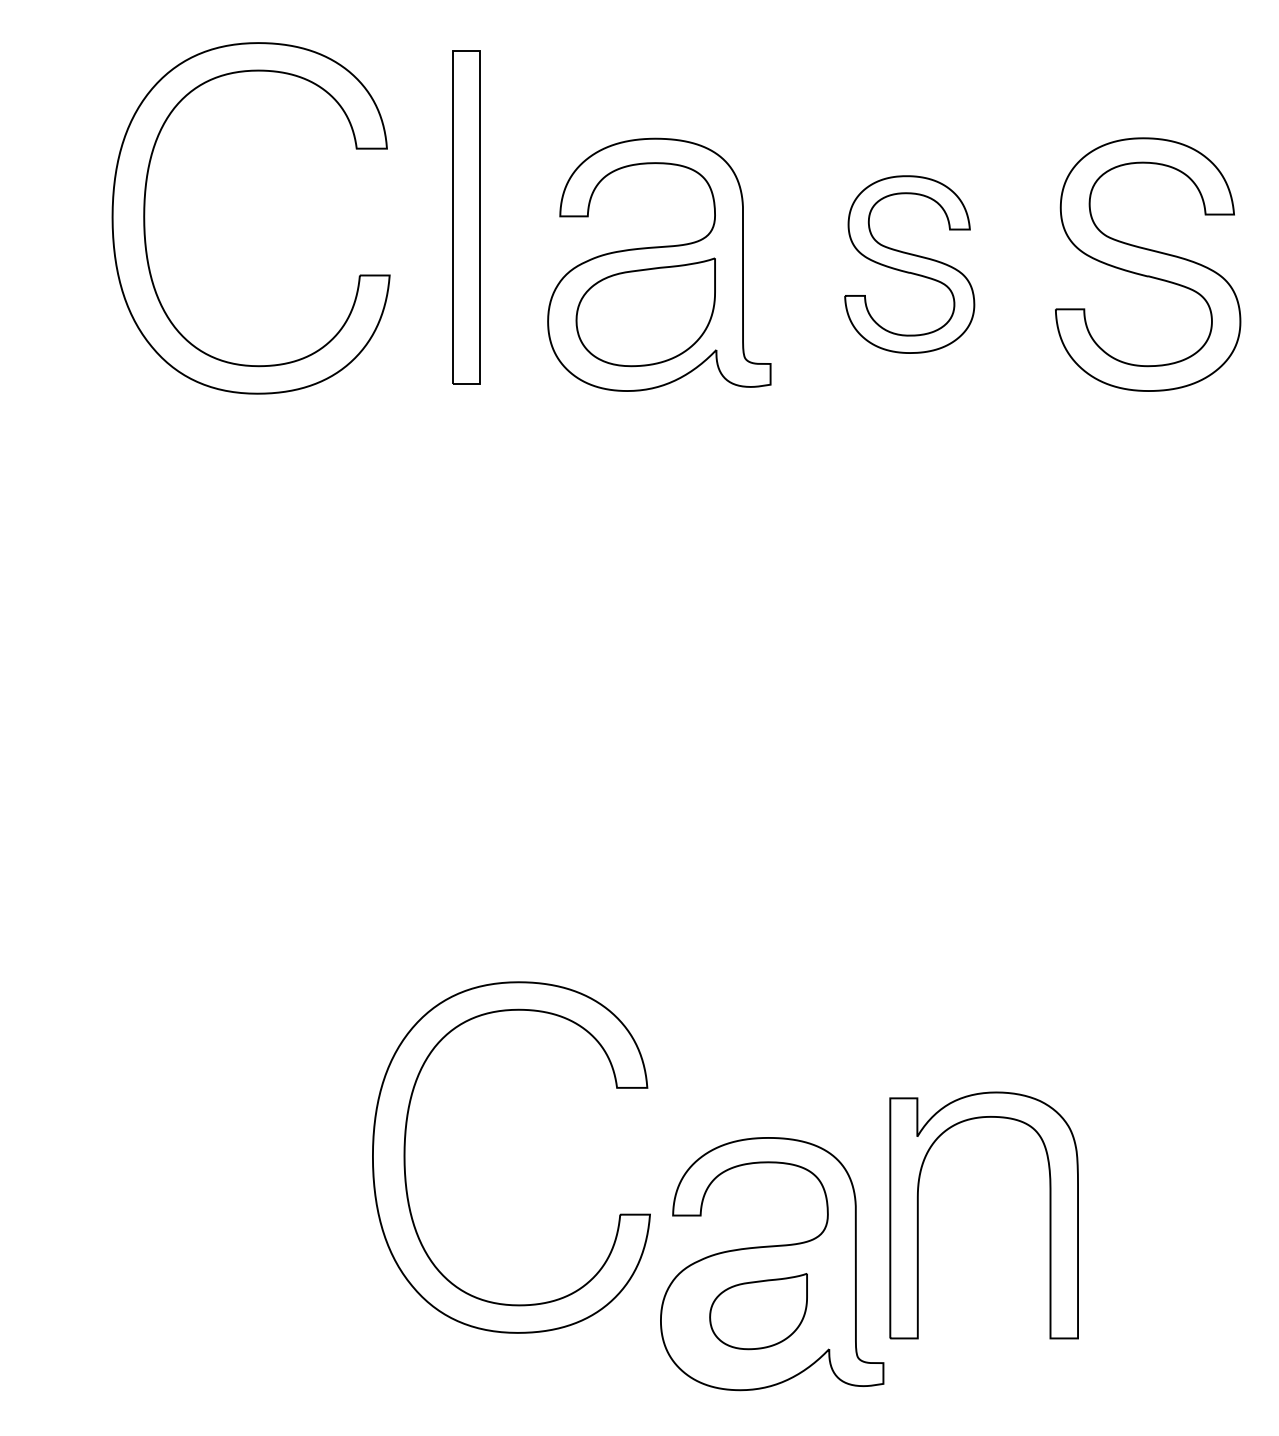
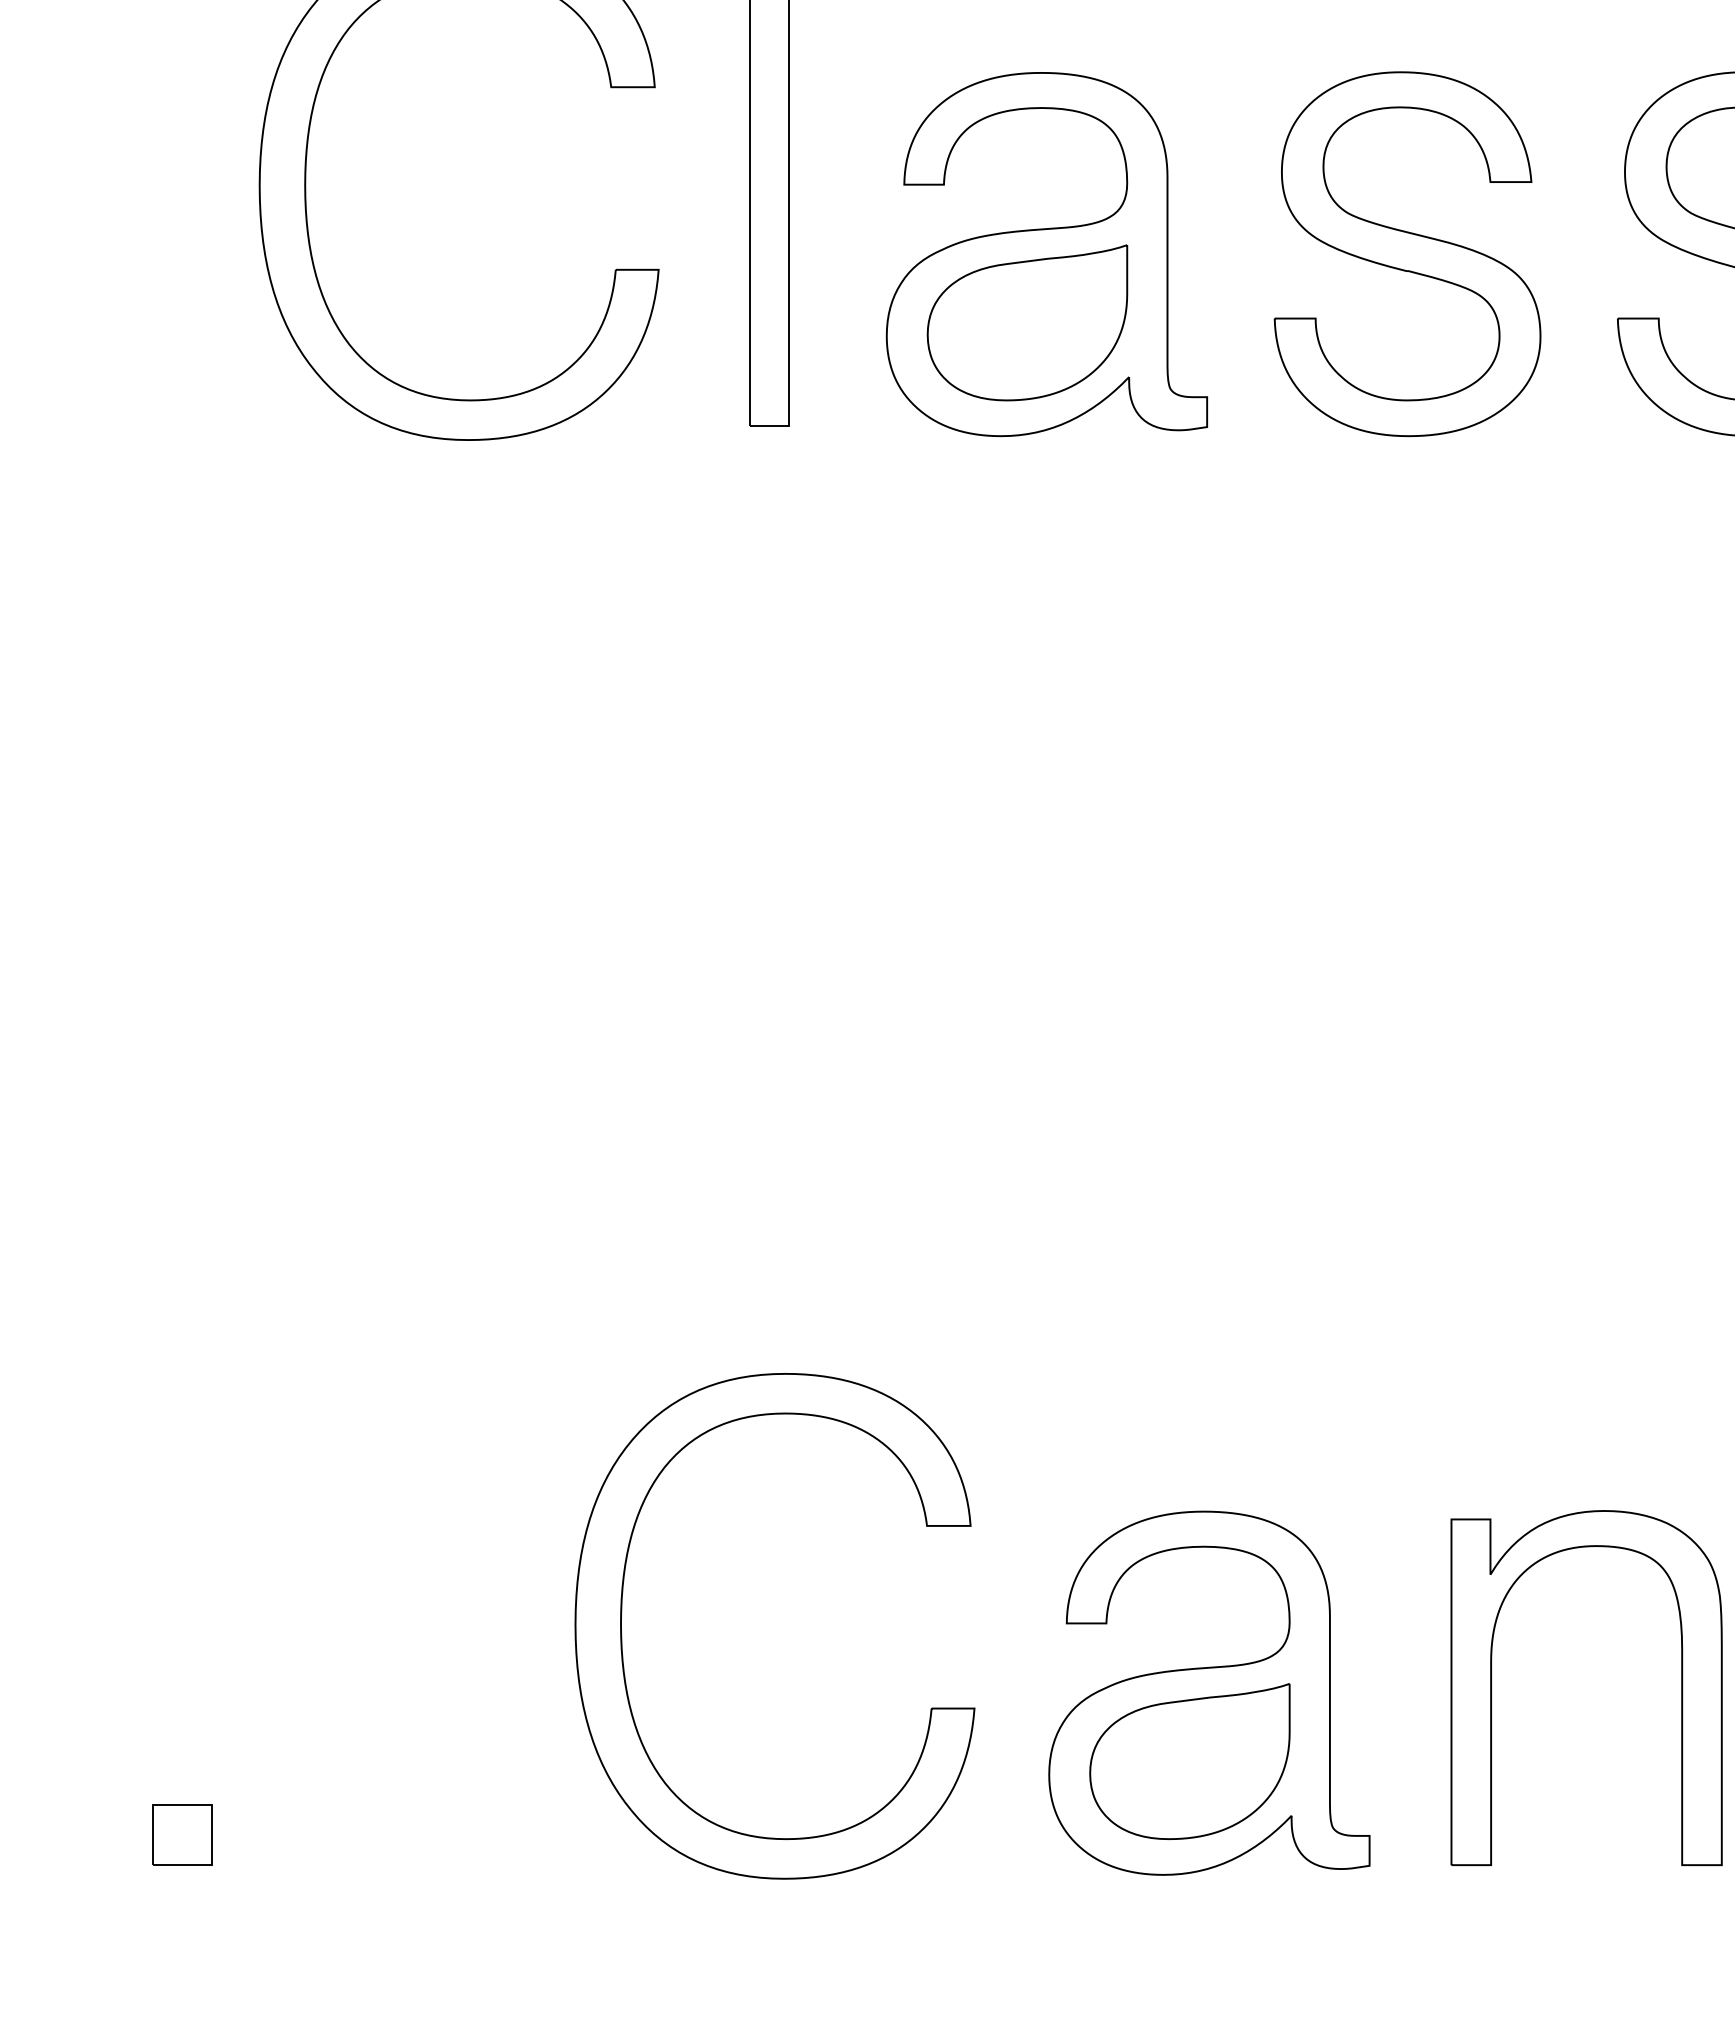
part: (909, 264) -> (1407, 253), size x1.43
part: (405, 1157) -> (622, 1626), moved
part: (918, 1215) -> (1492, 1688), moved
part: (758, 1311) -> (1189, 1761), size x1.43
part: (59, 1362) -> (183, 1834), added

